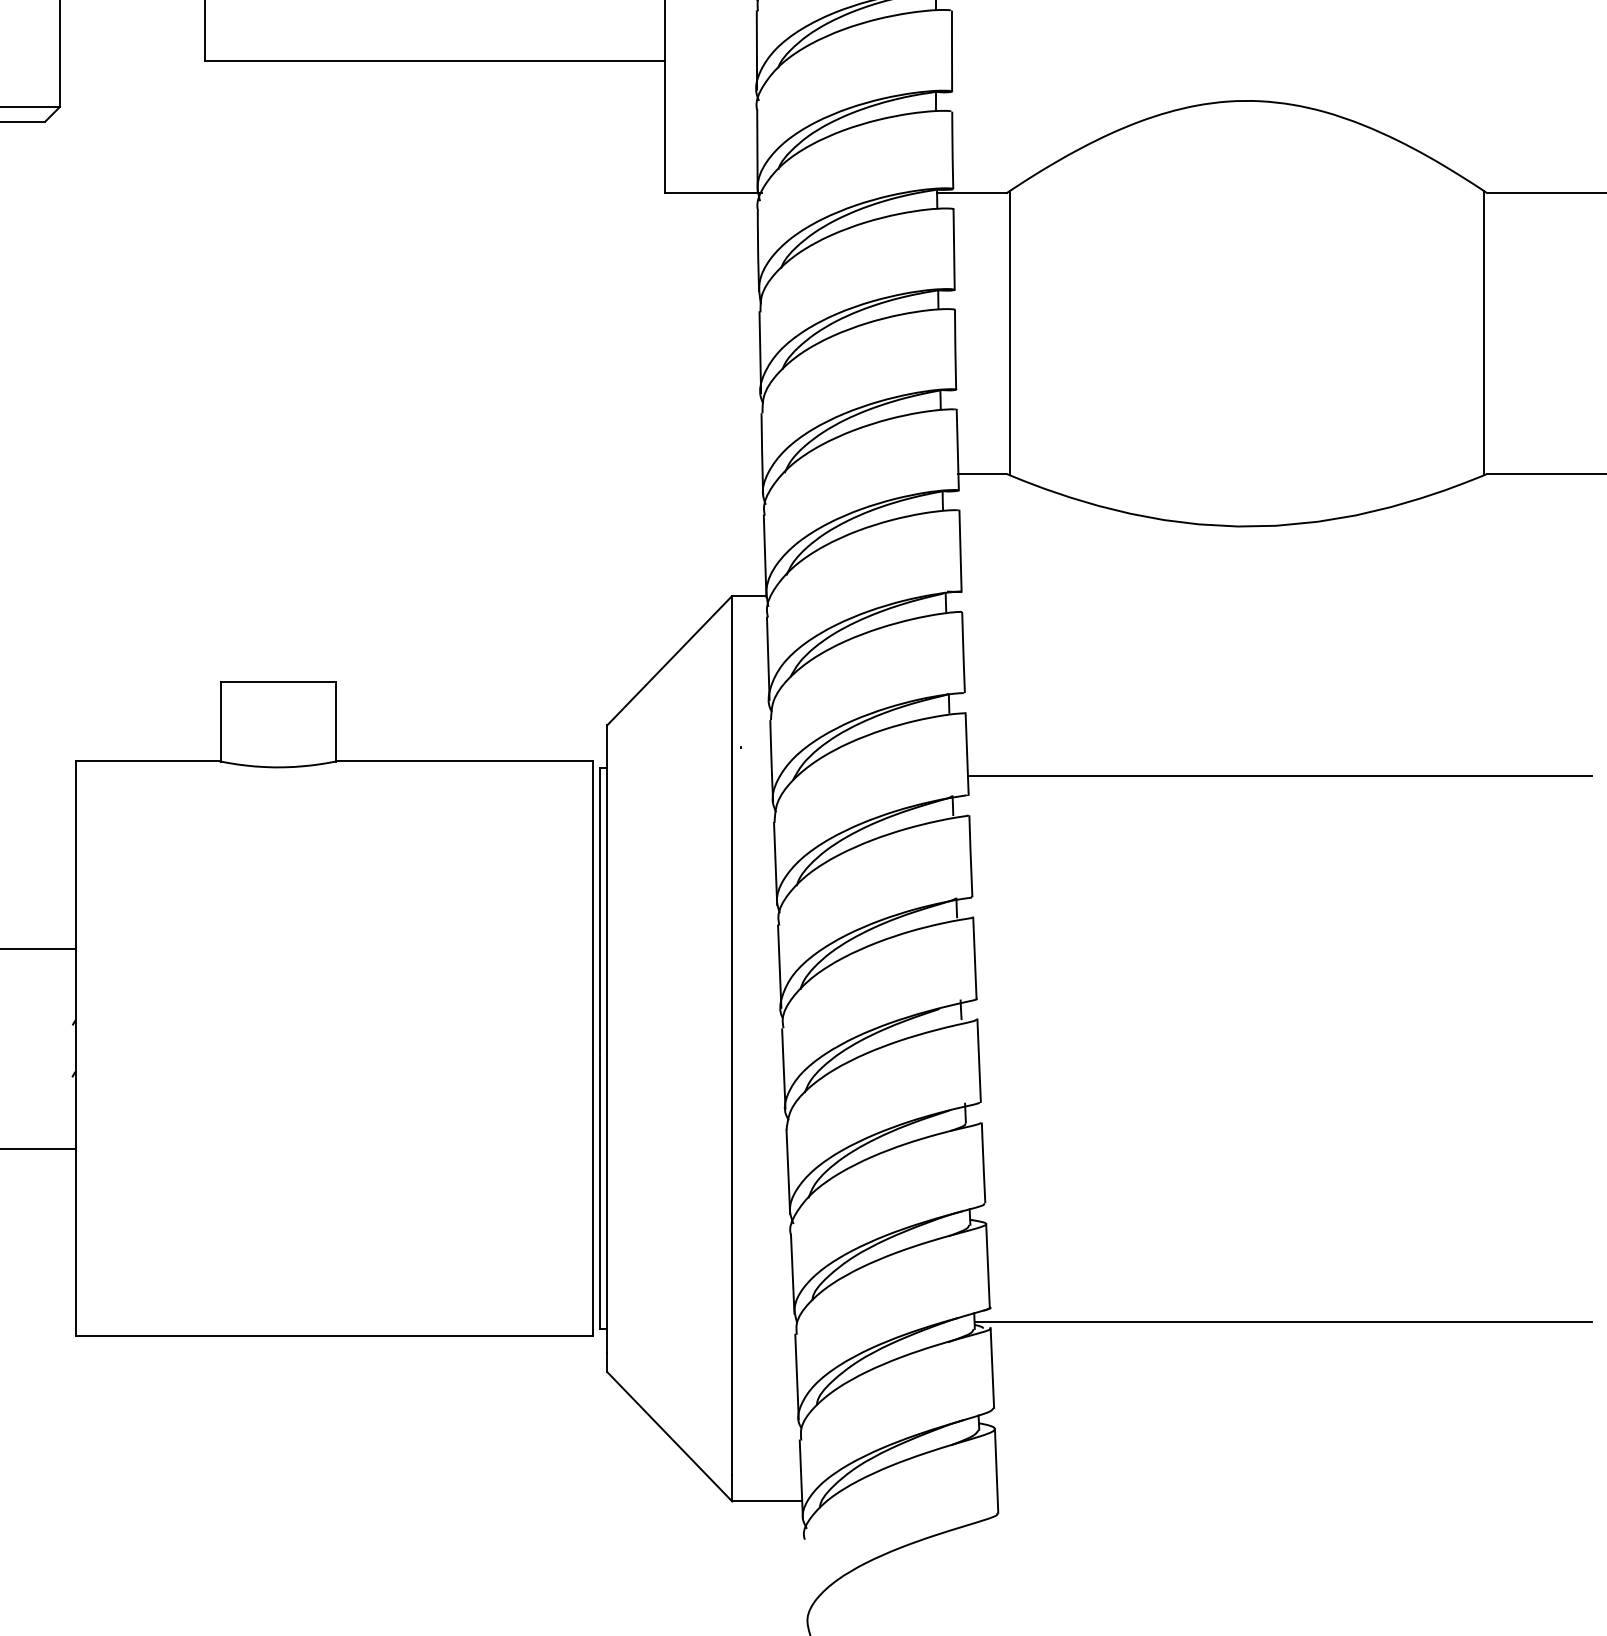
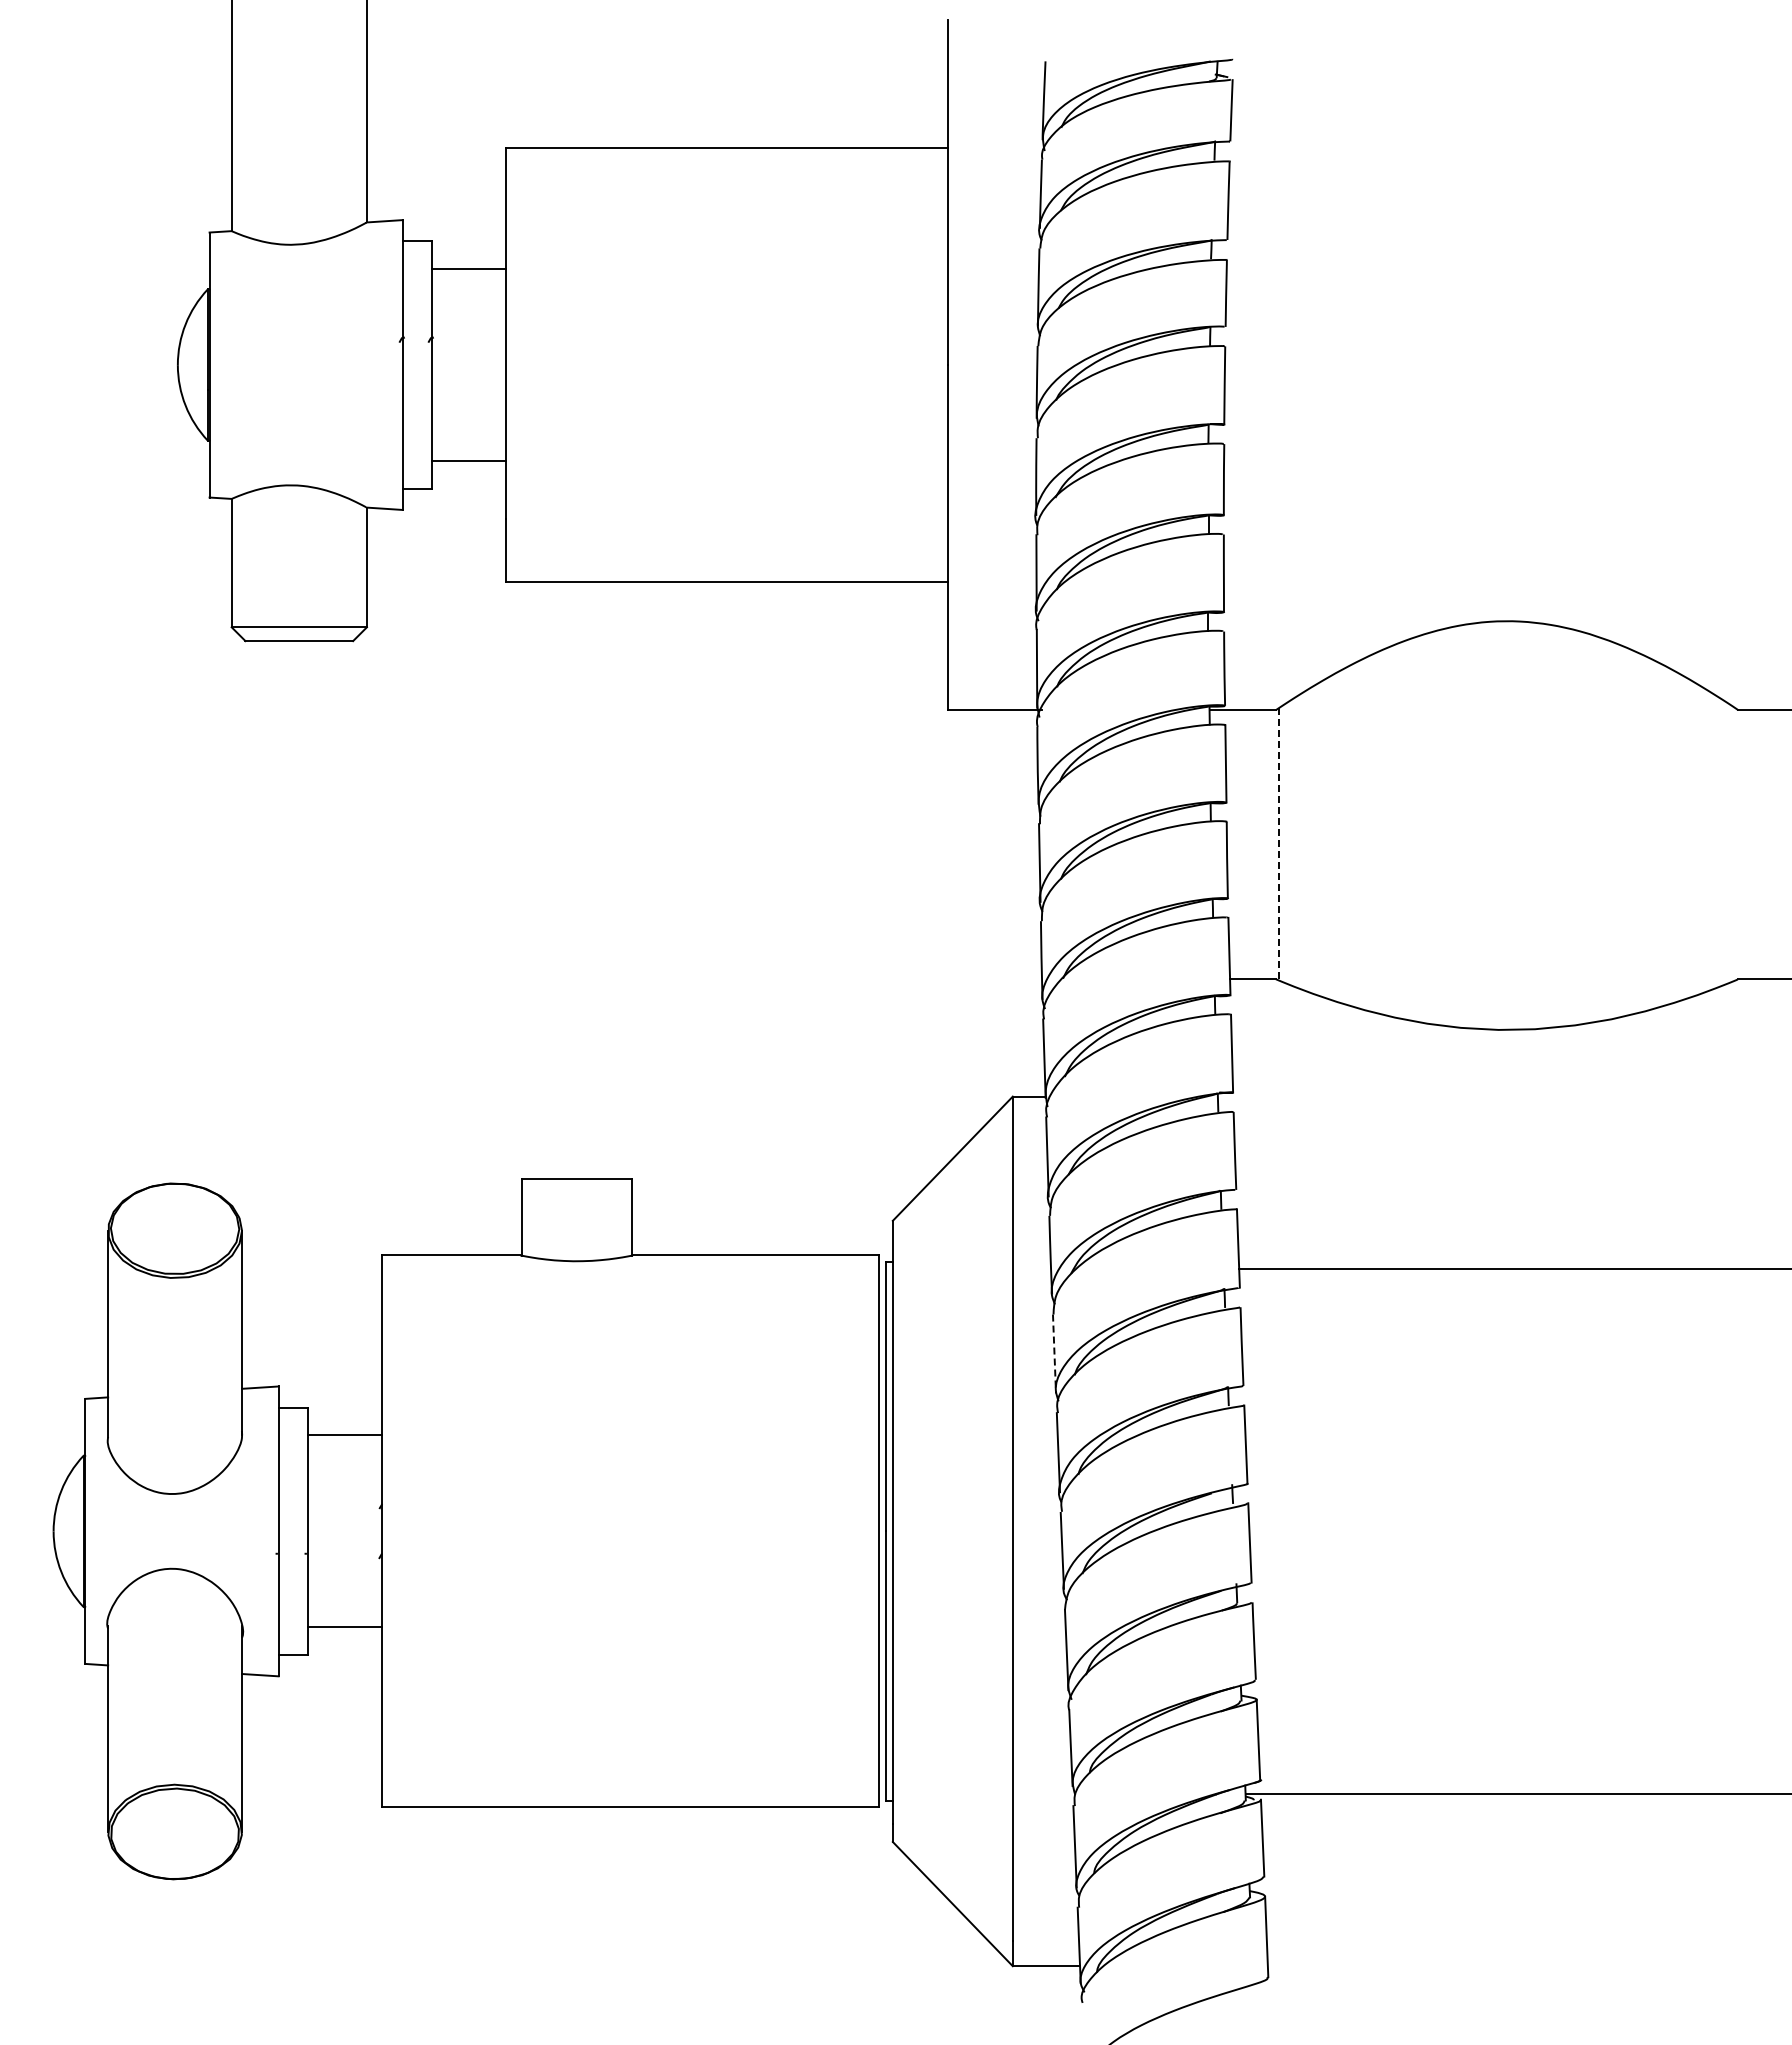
line: (1483, 332) -> (1734, 843), removed
line: (1009, 333) -> (1279, 844), solid -> dashed
line: (775, 864) -> (1054, 1354), solid -> dashed

